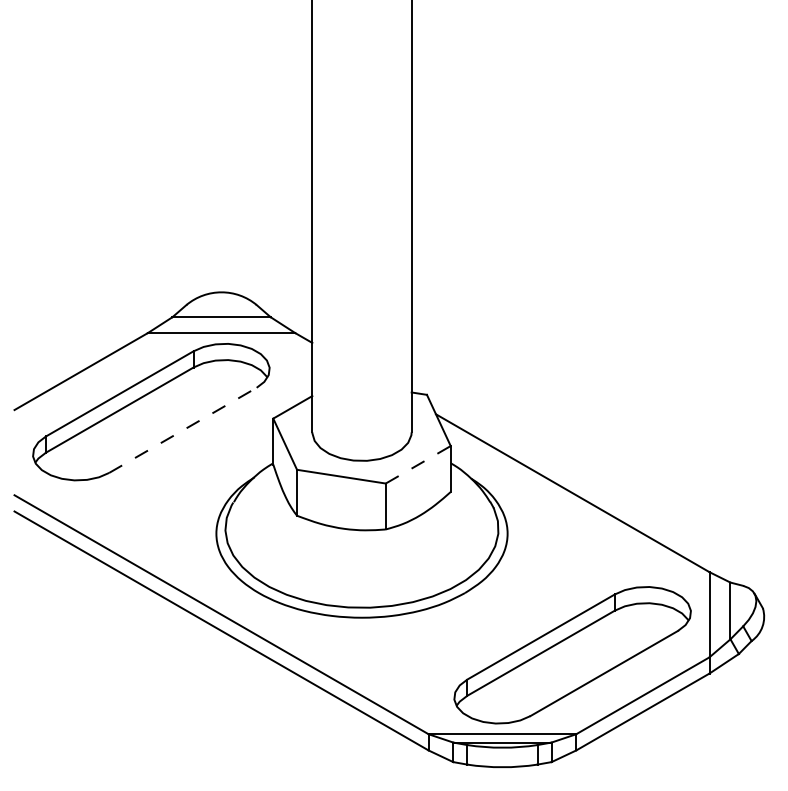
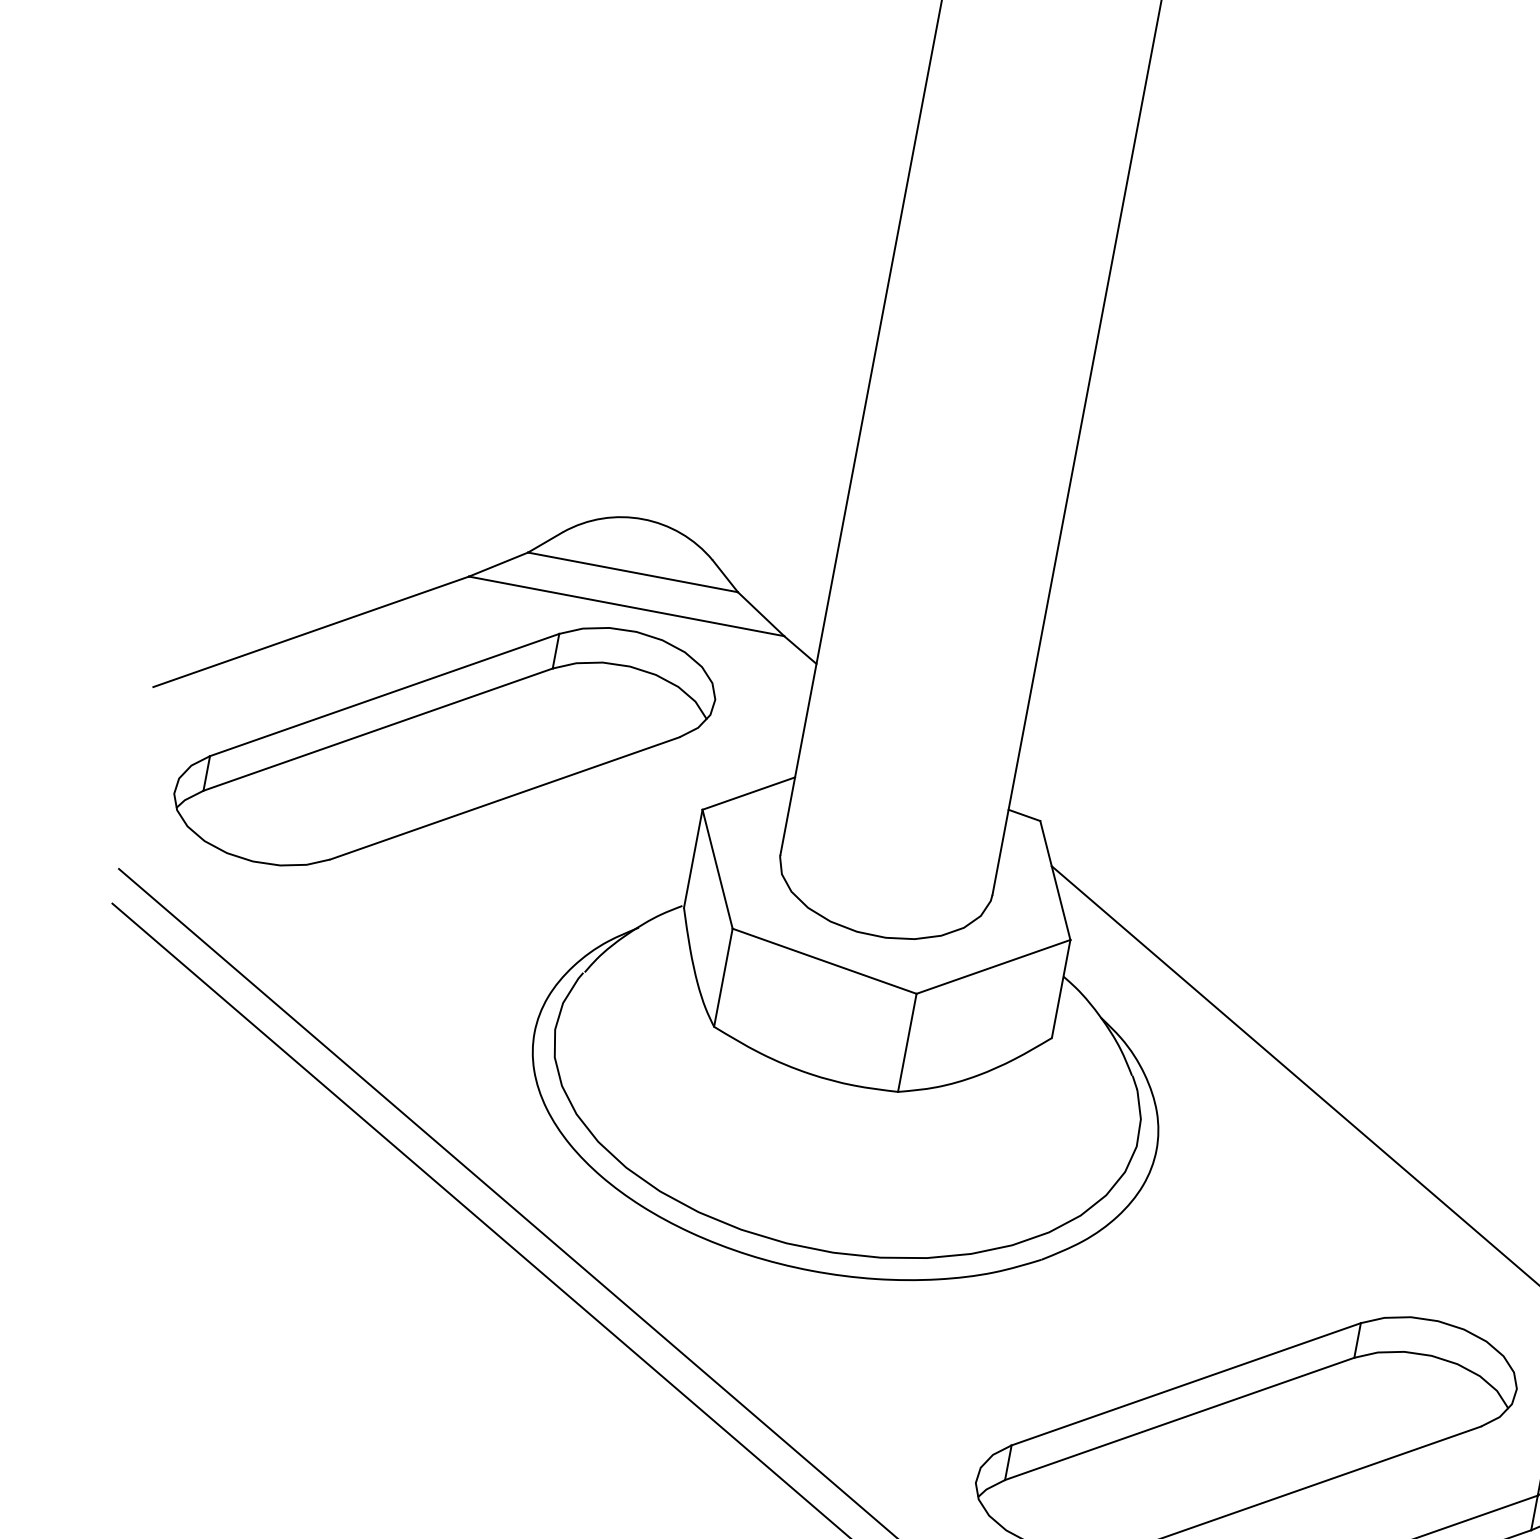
line: (183, 430) -> (505, 798), dashed -> solid
line: (418, 464) -> (994, 966), dashed -> solid

